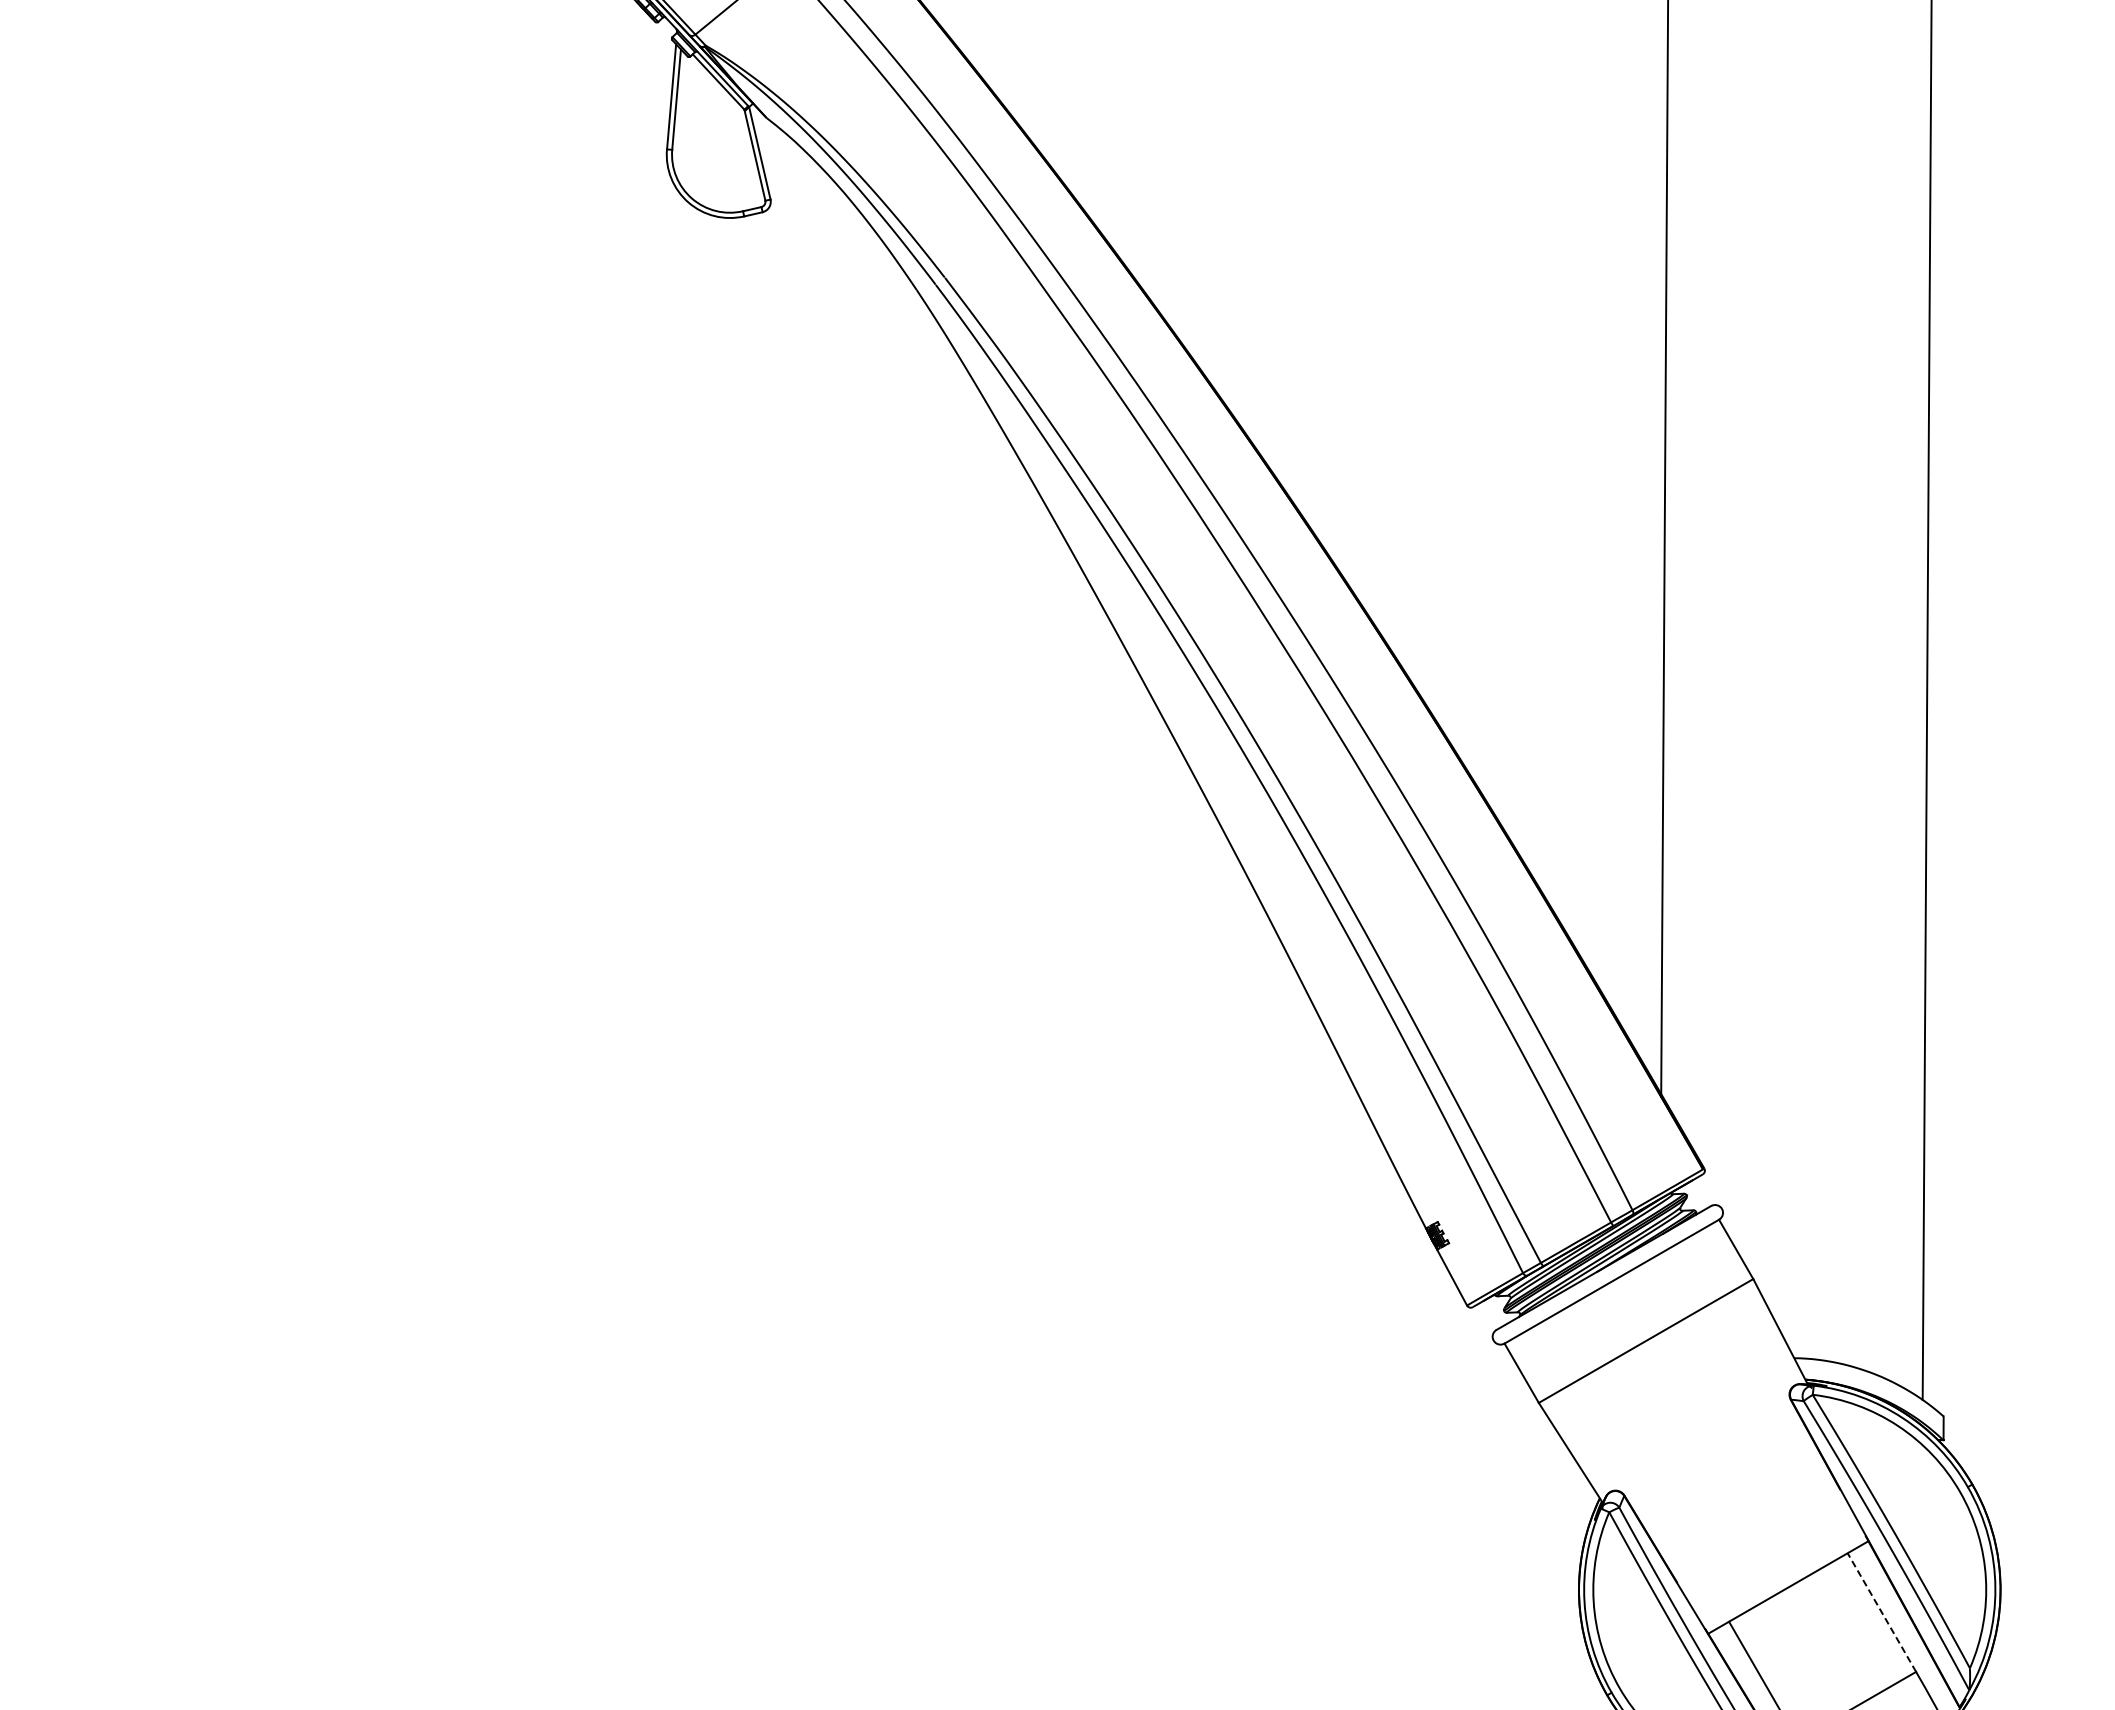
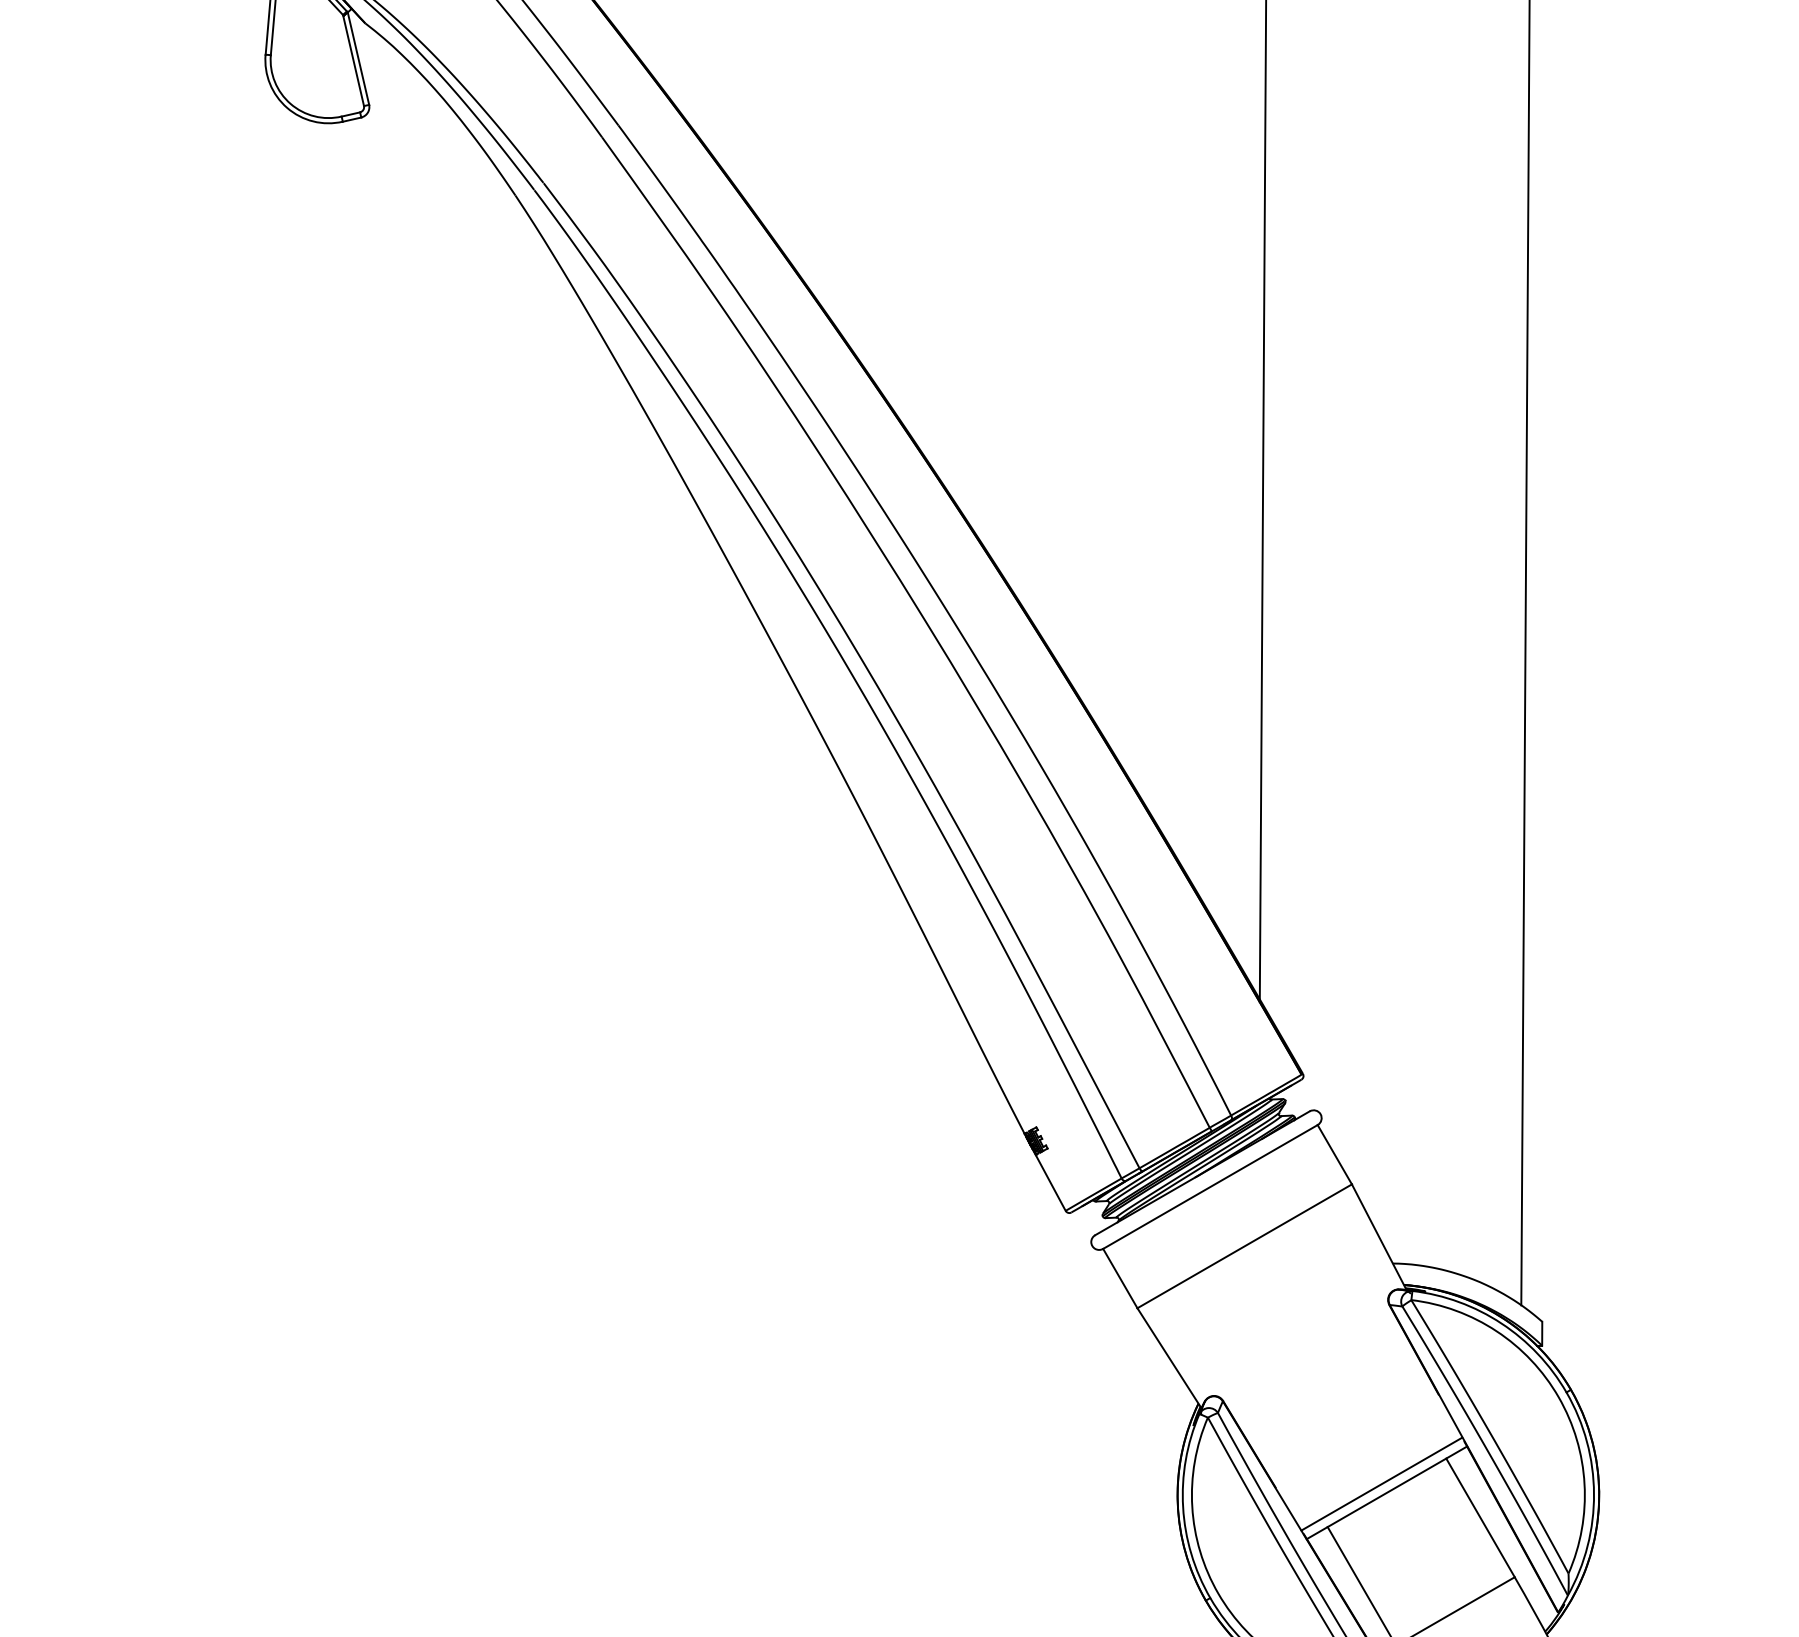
line: (1782, 1578) -> (1381, 1483), added
line: (1881, 1612) -> (1480, 1517), dashed -> solid

